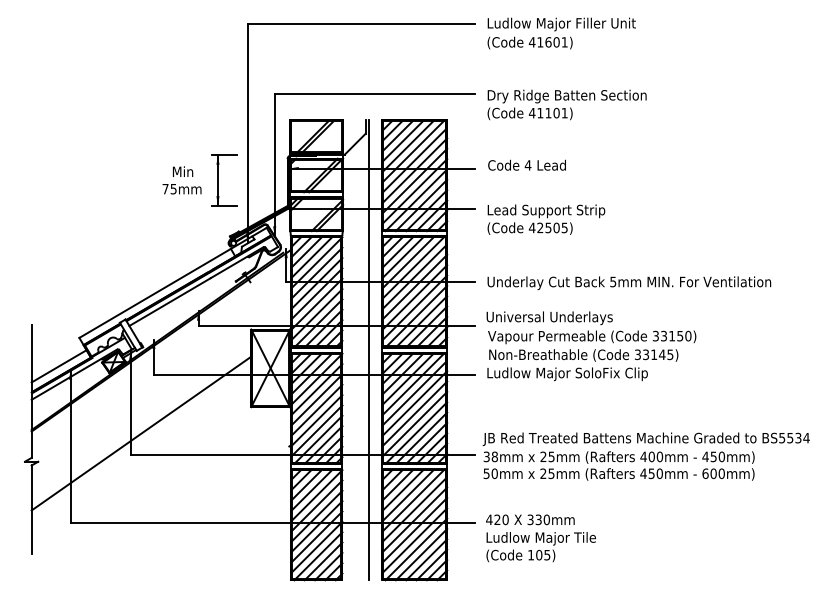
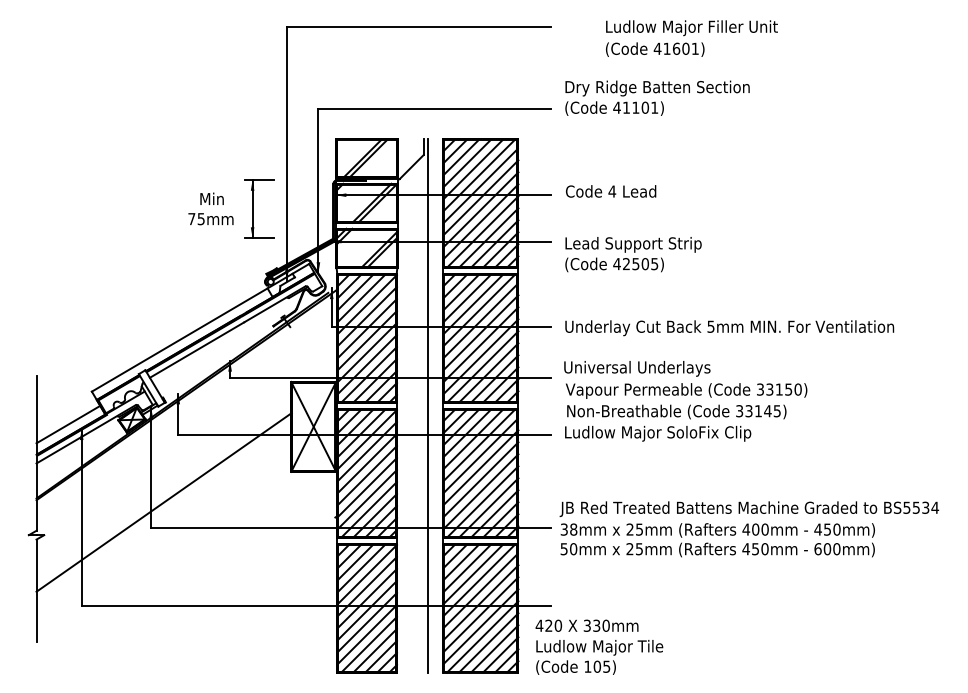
text: (561, 33) -> (691, 38), moved
text: (566, 104) -> (656, 97), moved
text: (540, 538) -> (598, 647), moved

